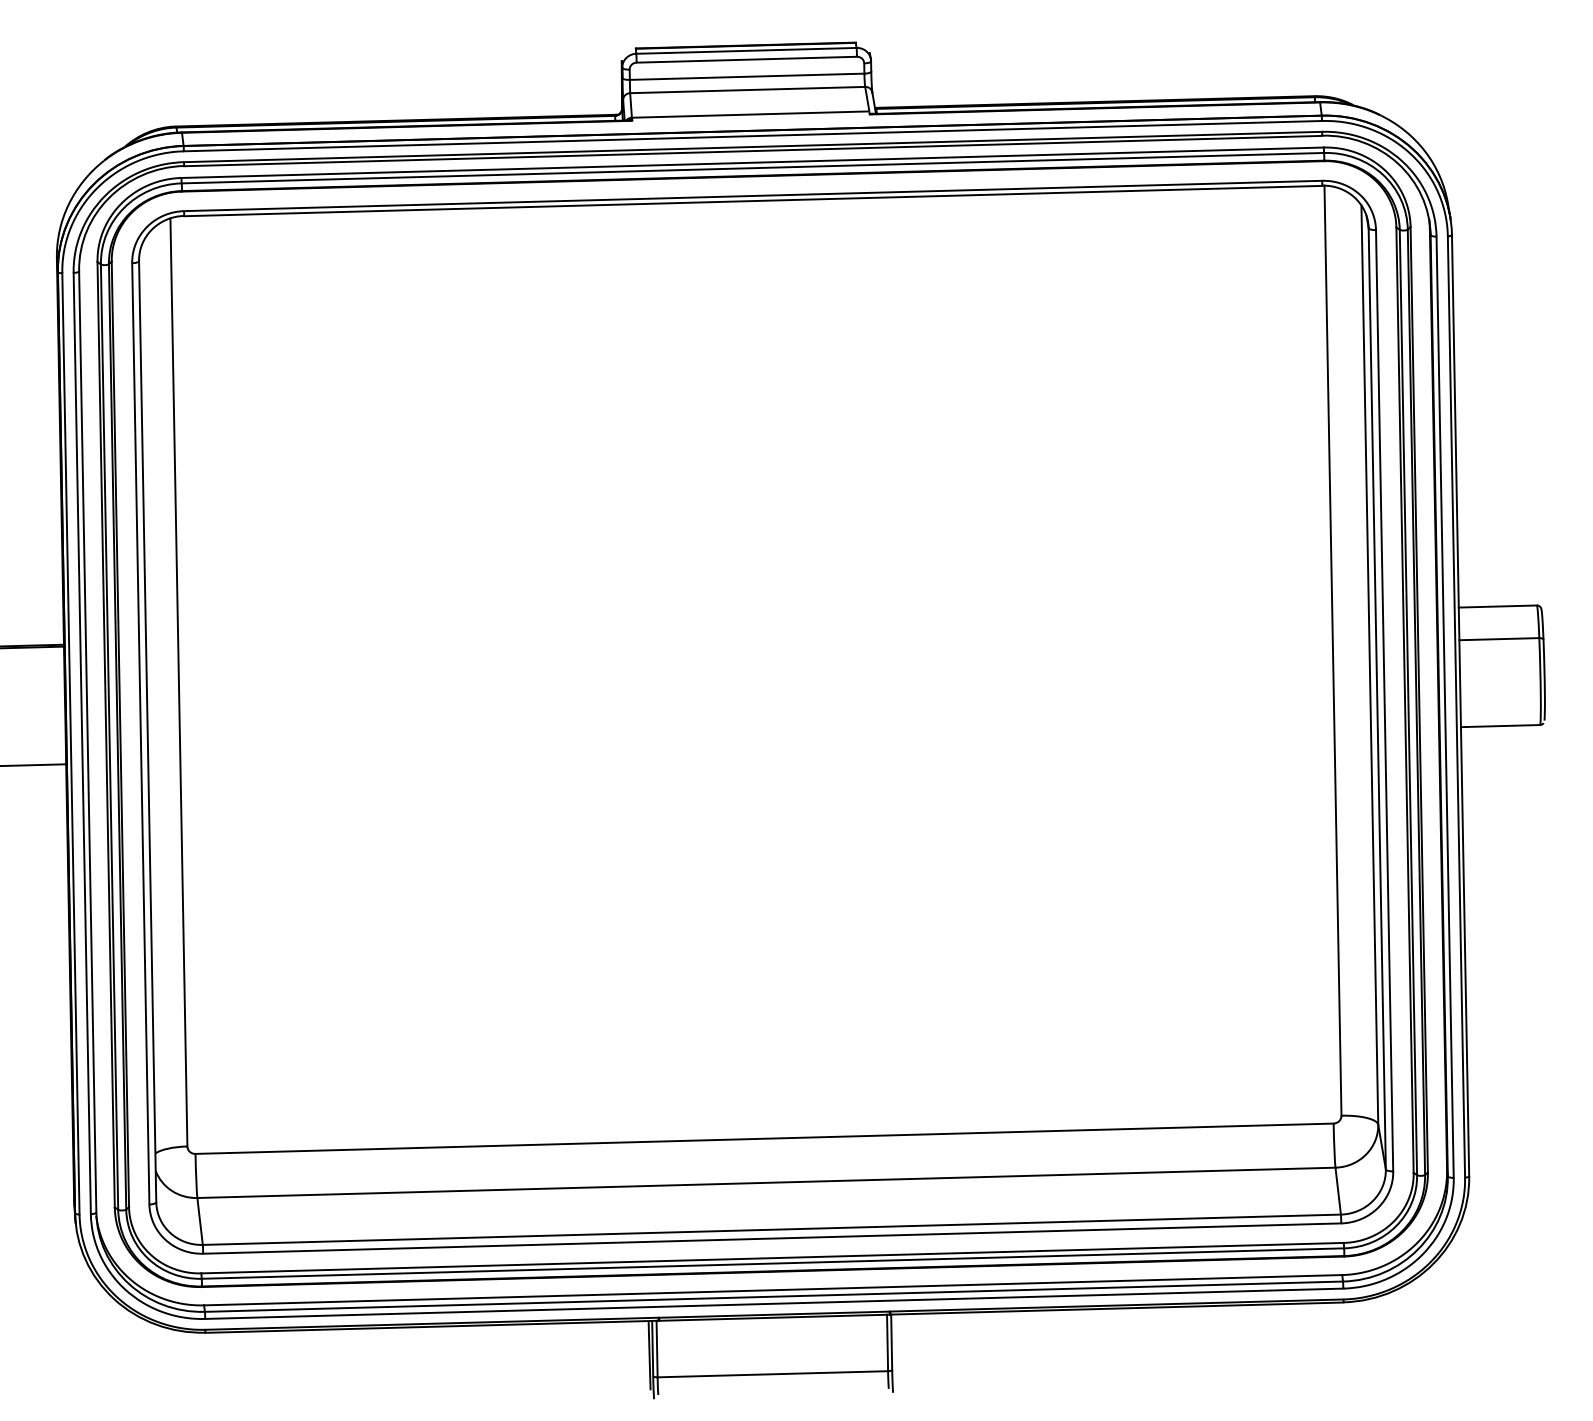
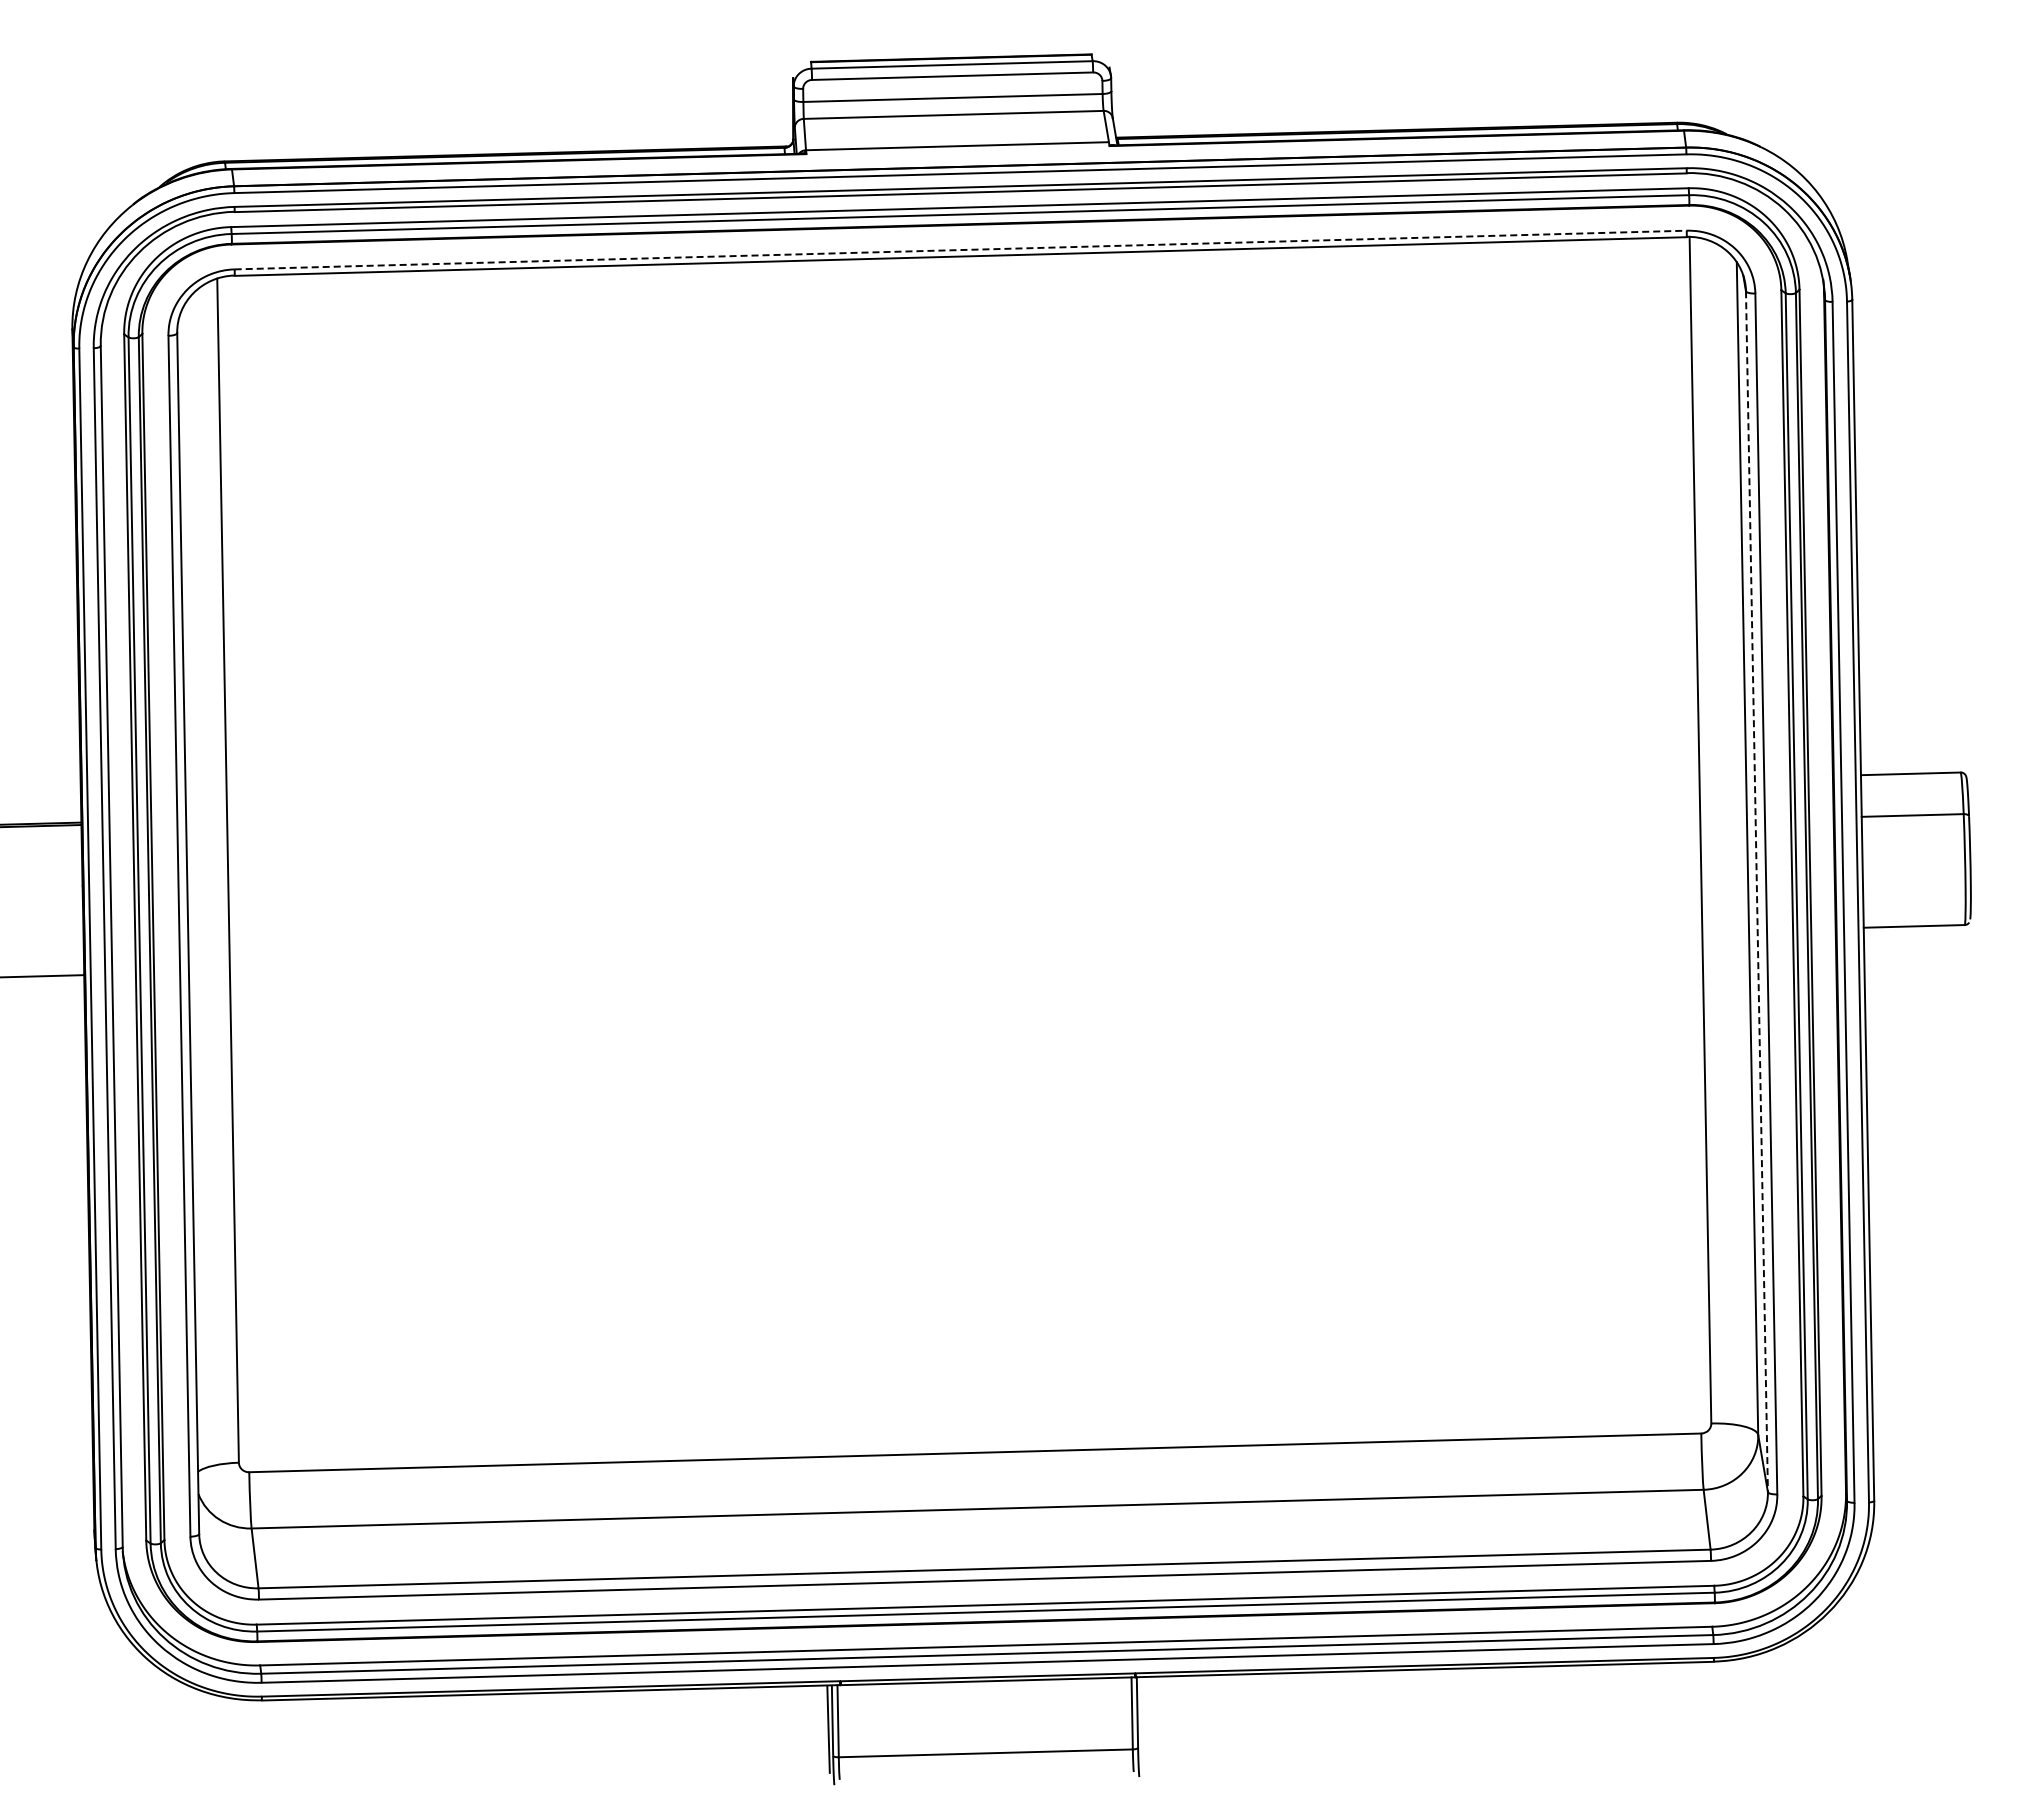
line: (753, 196) -> (961, 250), solid -> dashed
line: (1376, 698) -> (1756, 891), solid -> dashed

